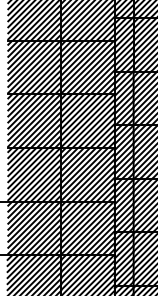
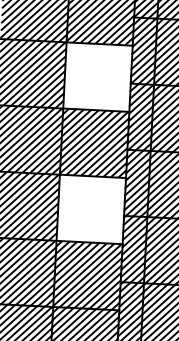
hatch: (87, 67) -> (97, 76), removed
hatch: (87, 174) -> (90, 208), removed

